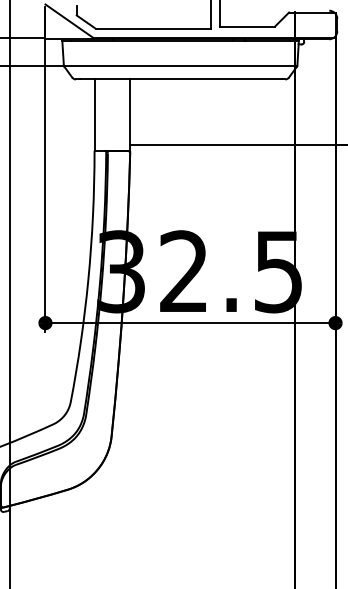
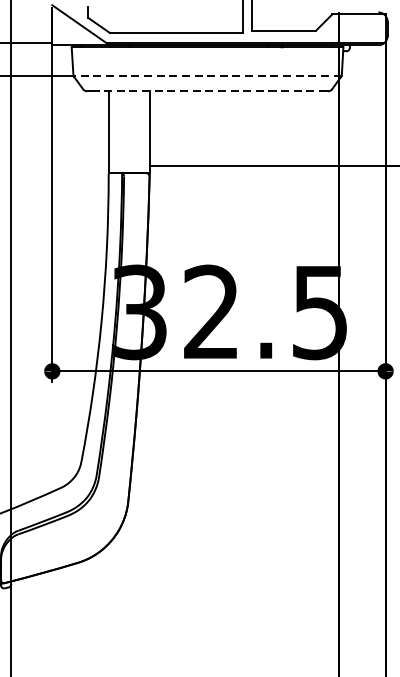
line: (180, 66) -> (207, 76), solid -> dashed
line: (181, 79) -> (208, 91), solid -> dashed

